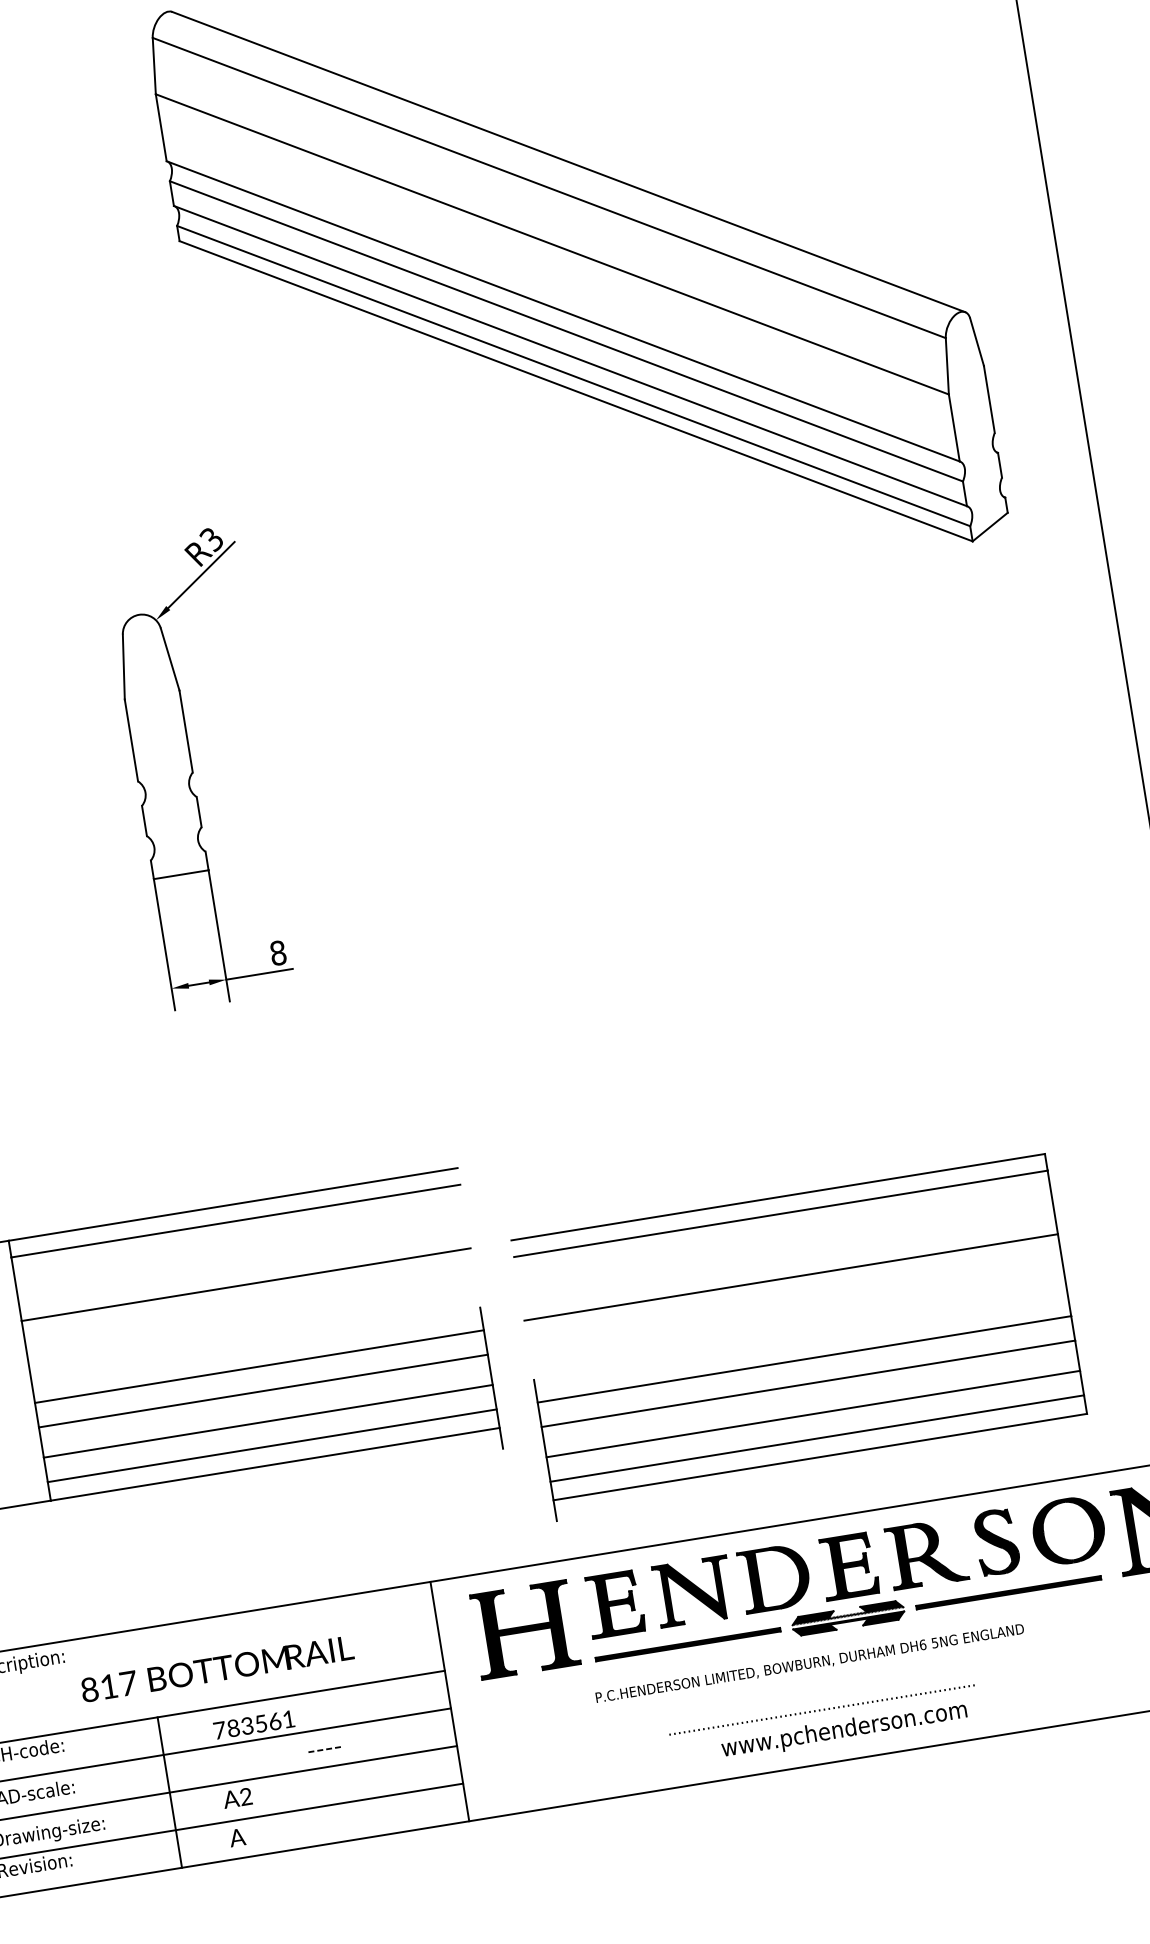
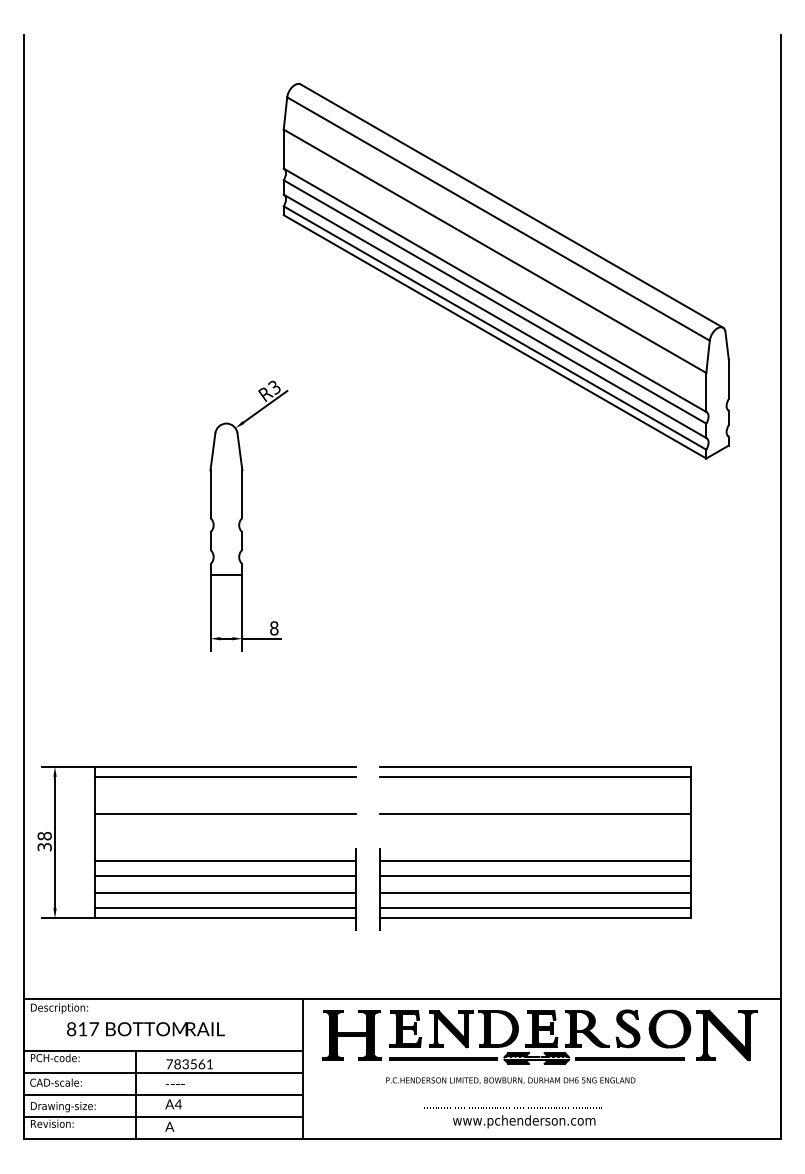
part: (803, 1357) -> (535, 860), moved
text: (216, 1669) -> (145, 1029), moved
text: (324, 1749) -> (175, 1084), moved
text: (246, 1797) -> (178, 1104), A2 -> A4

